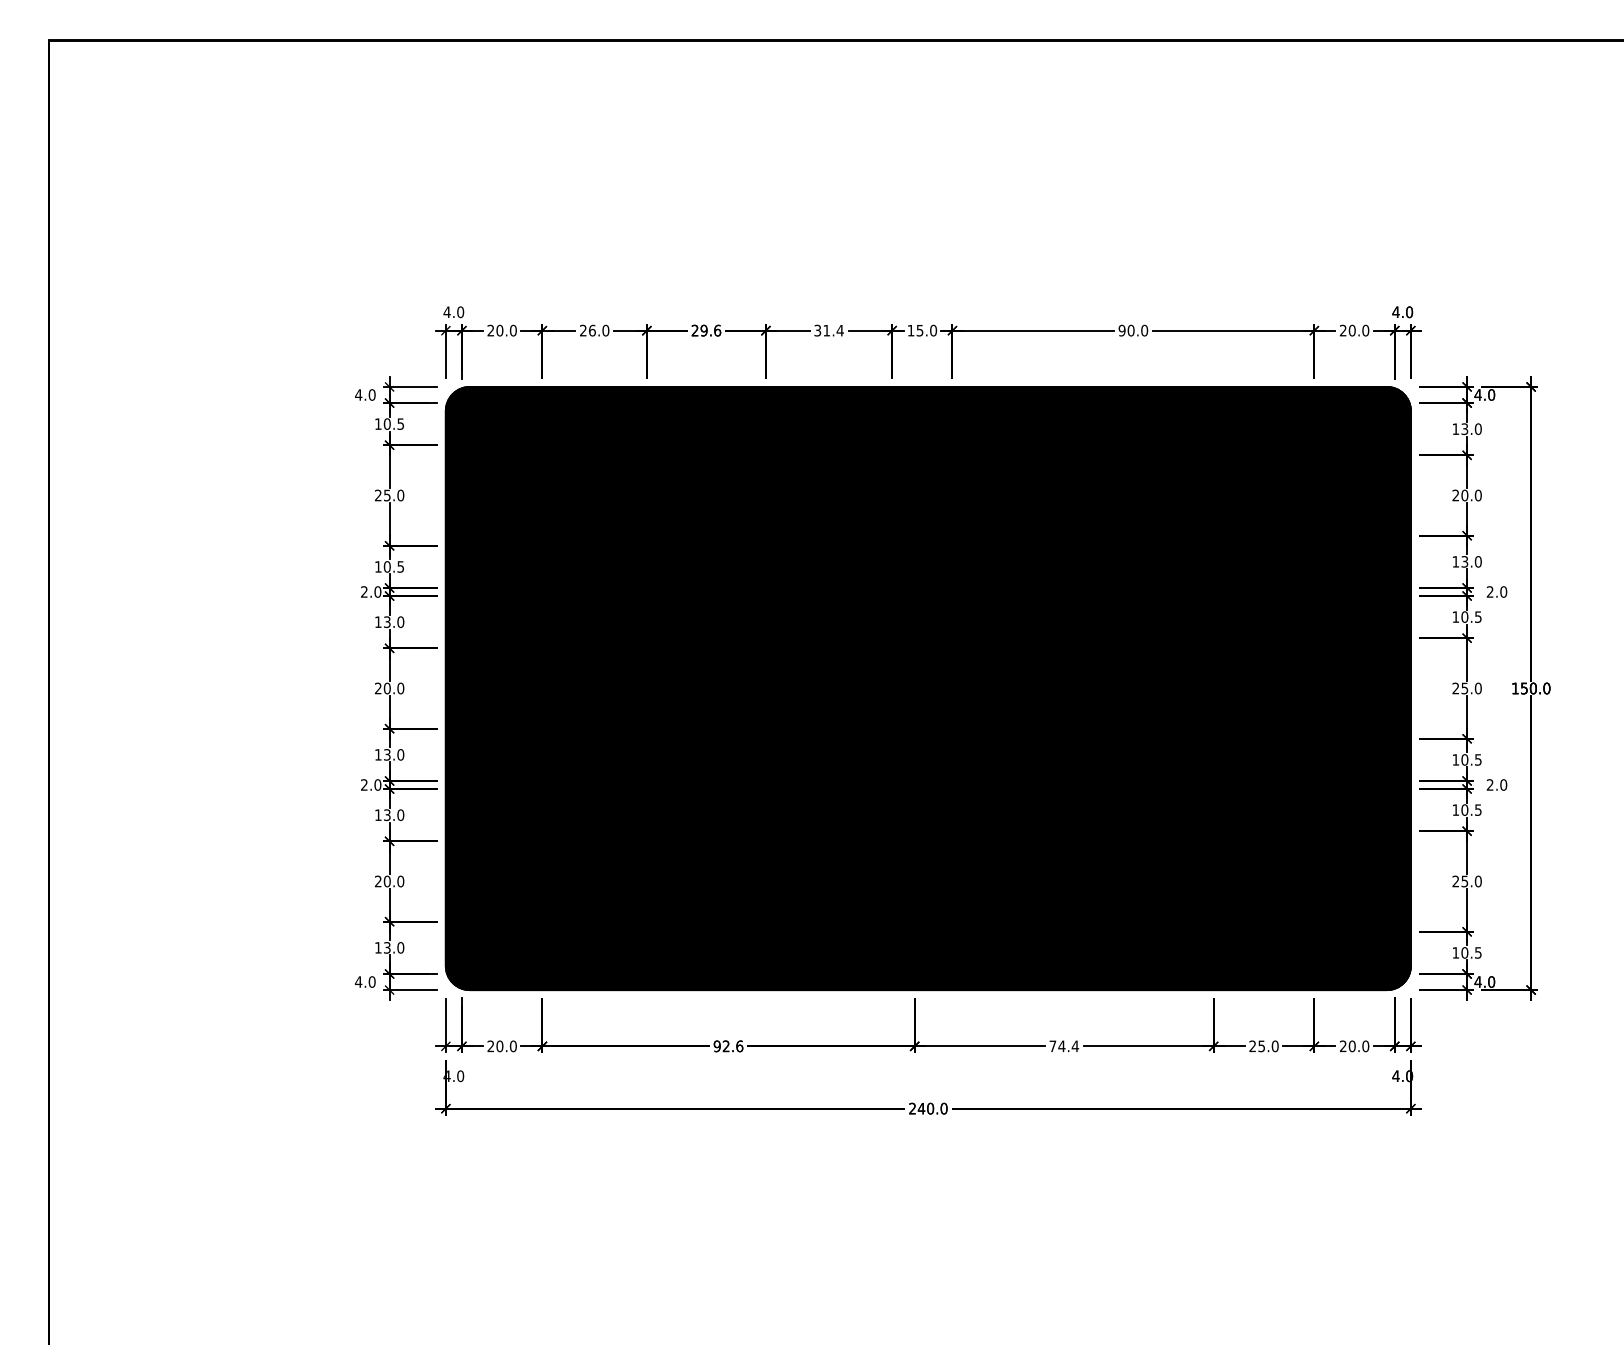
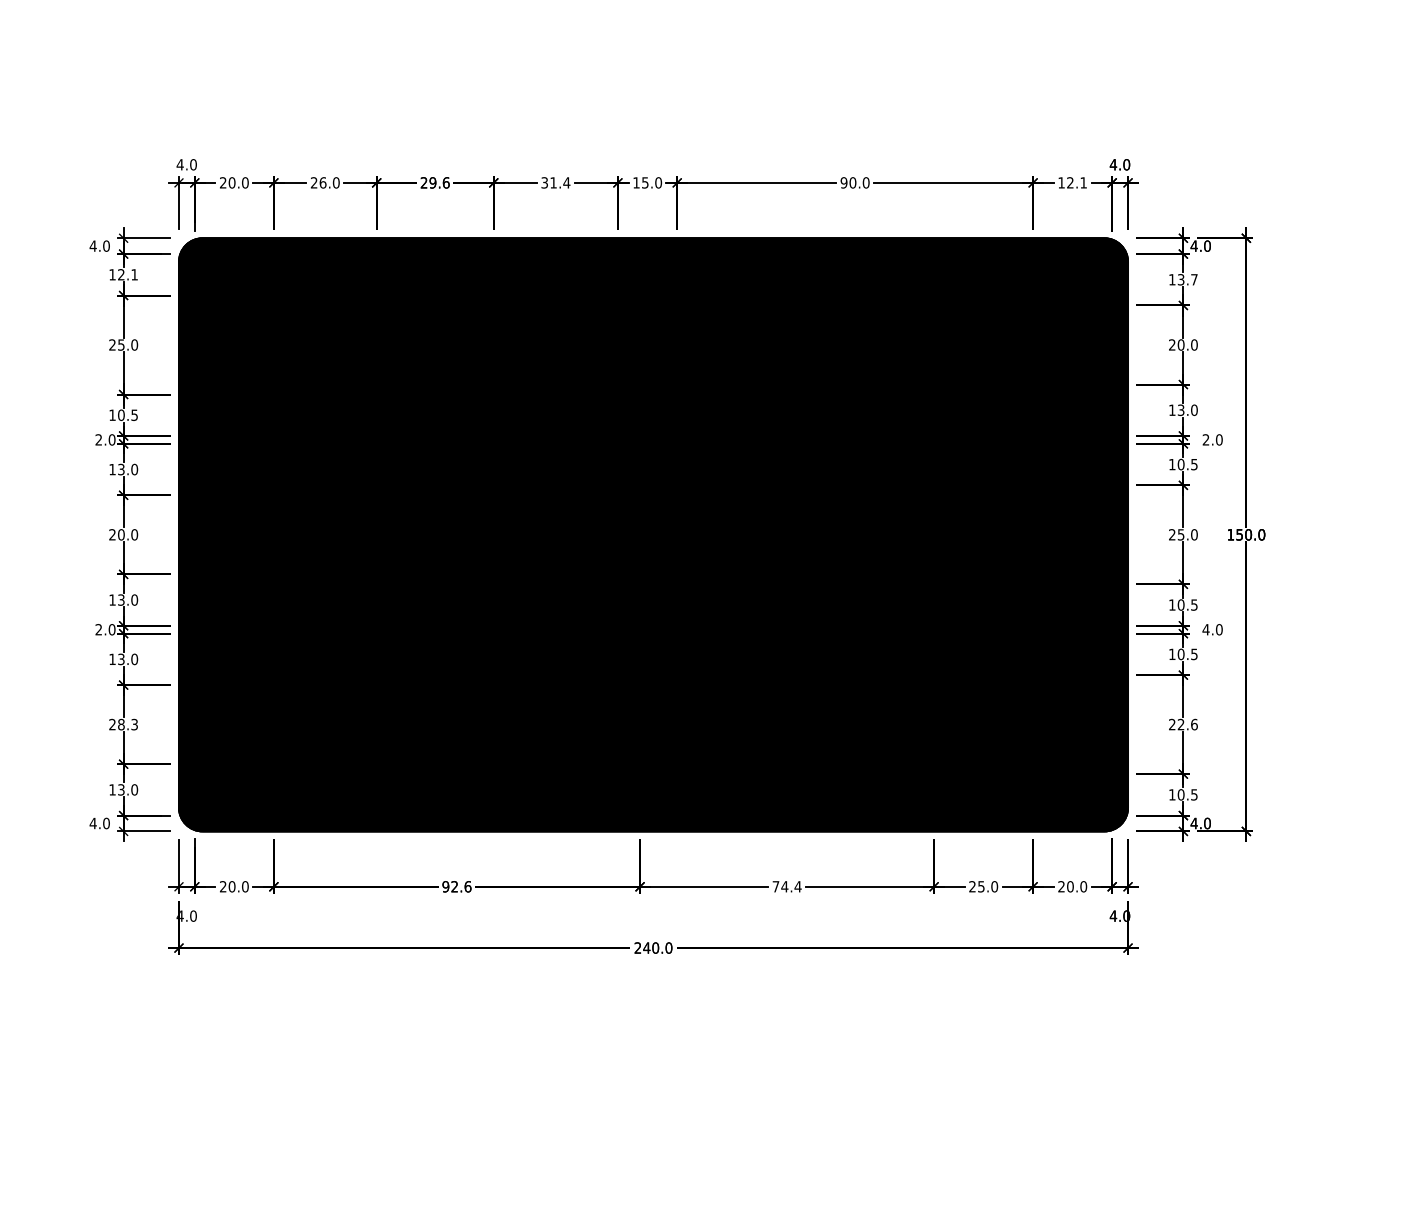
text: (1354, 330) -> (1072, 182), 20.0 -> 12.1
text: (393, 423) -> (127, 274), 10.5 -> 12.1
text: (1477, 429) -> (1193, 280), 13.0 -> 13.7
text: (1489, 784) -> (1205, 629), 2.0 -> 4.0
text: (393, 881) -> (127, 724), 20.0 -> 28.3
text: (1471, 881) -> (1187, 724), 25.0 -> 22.6

